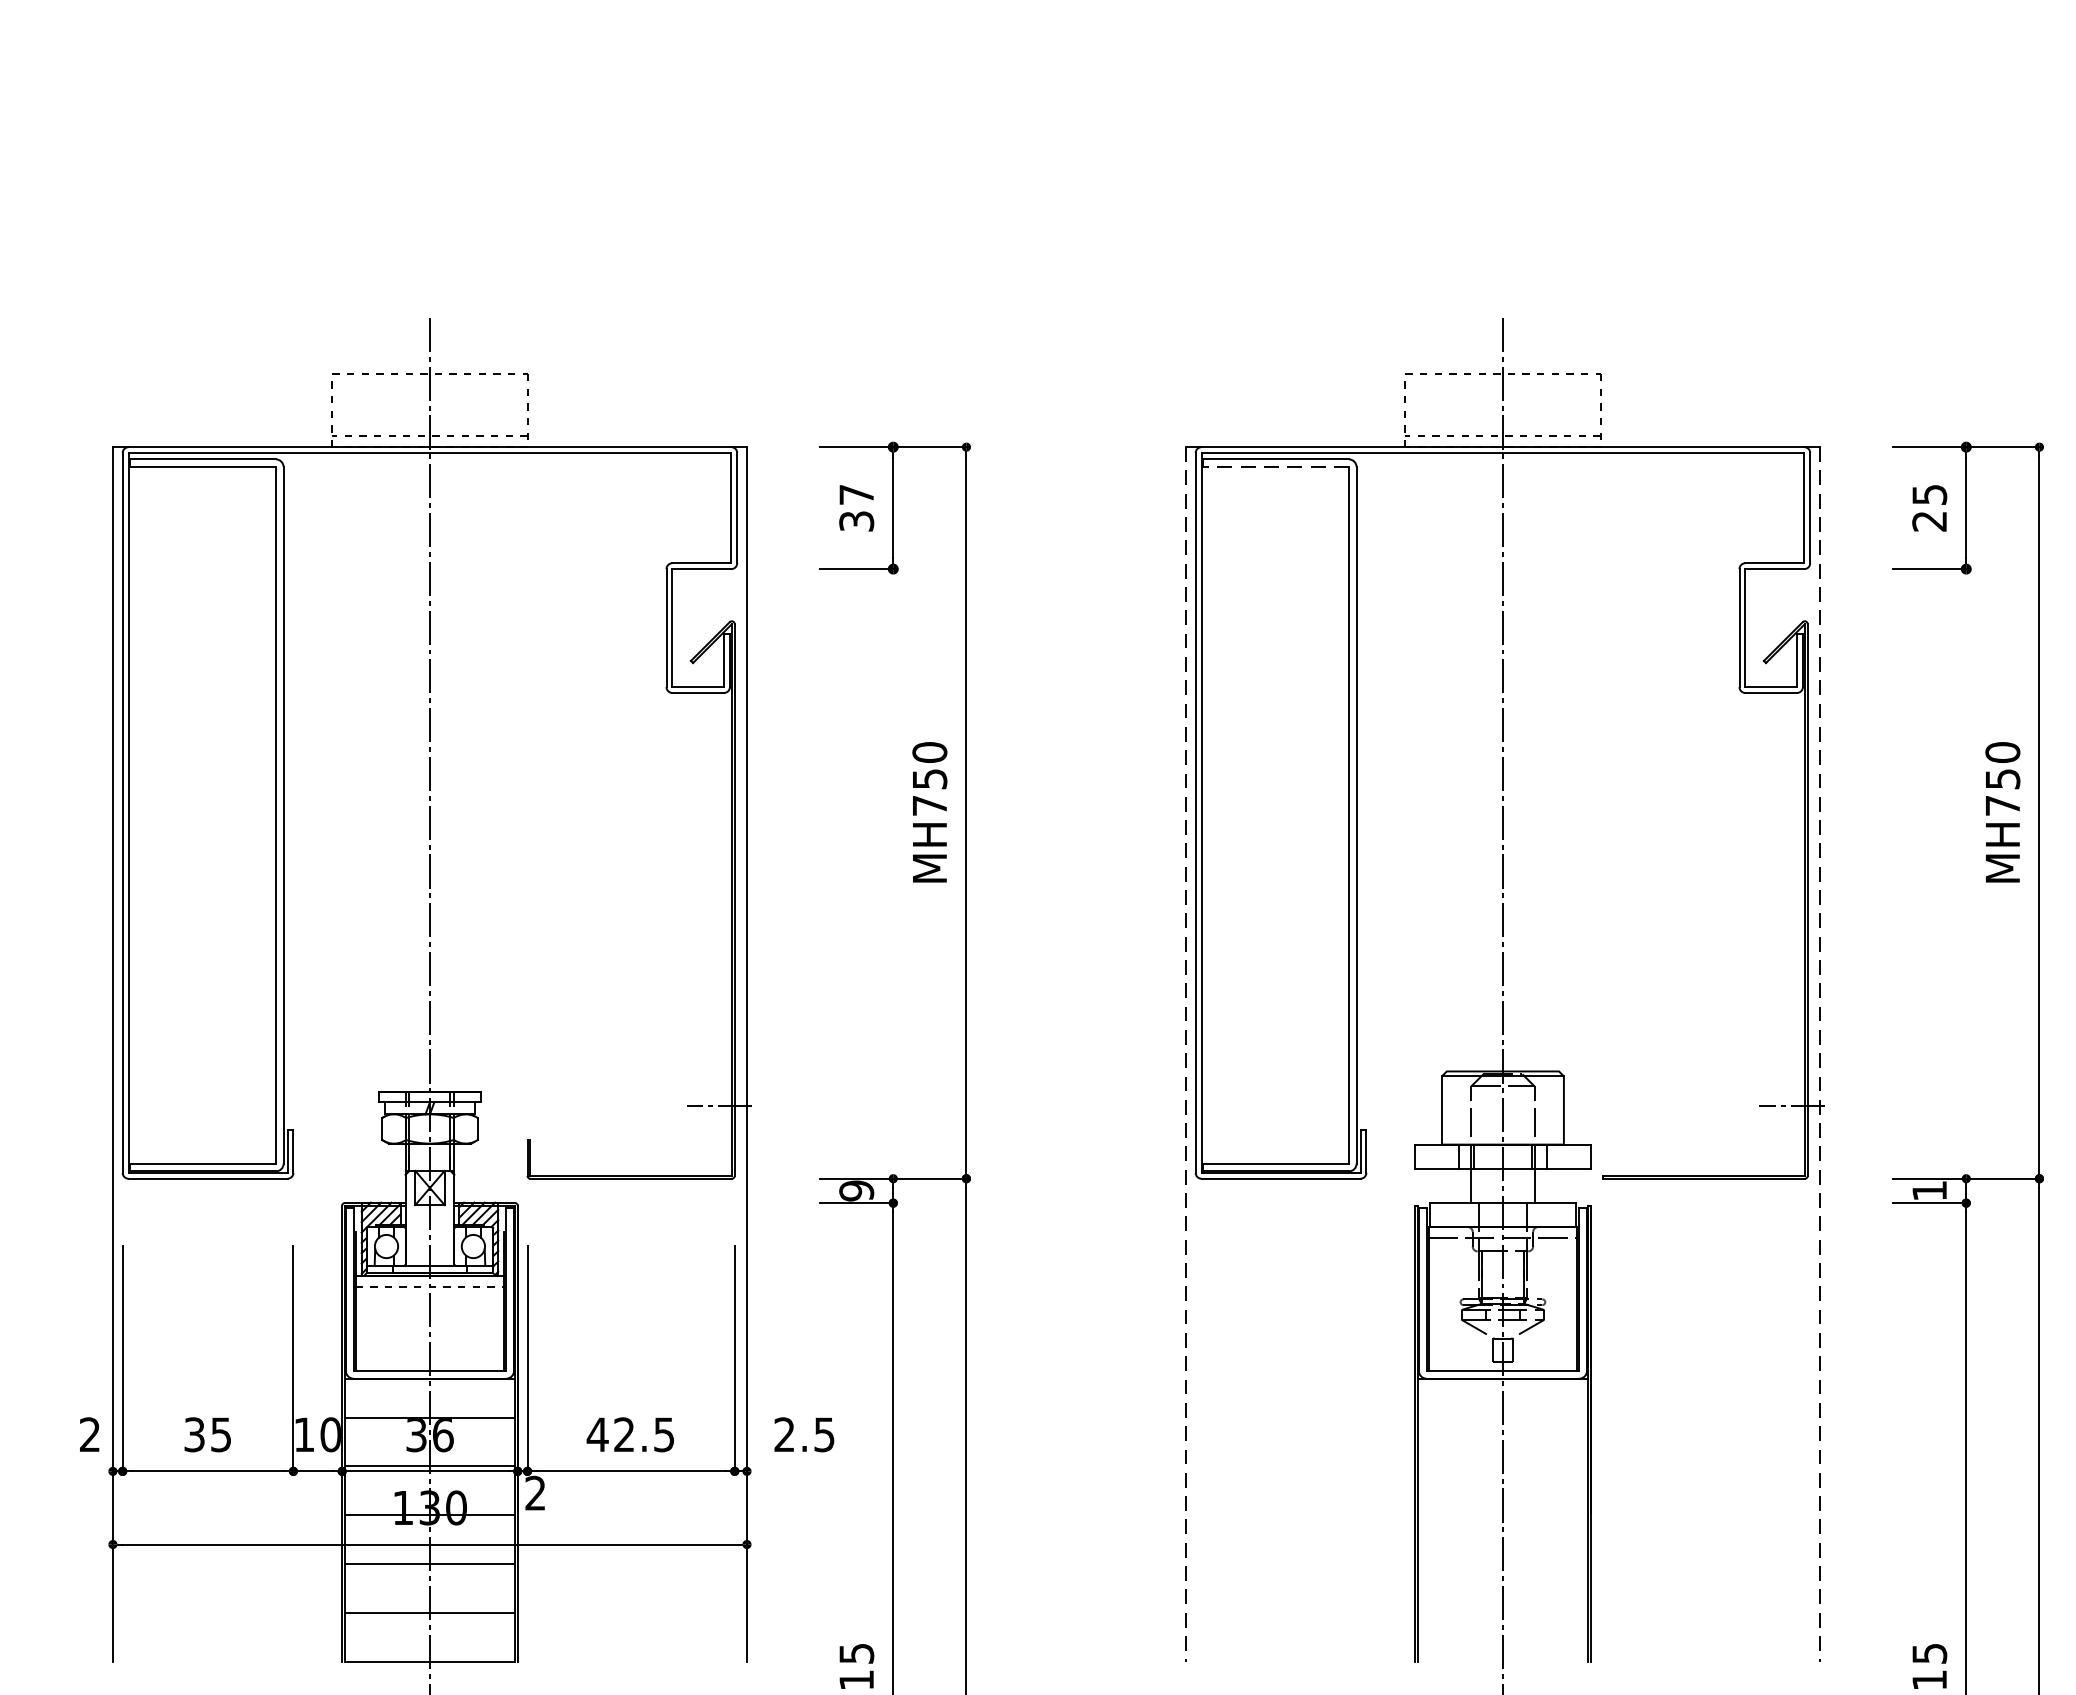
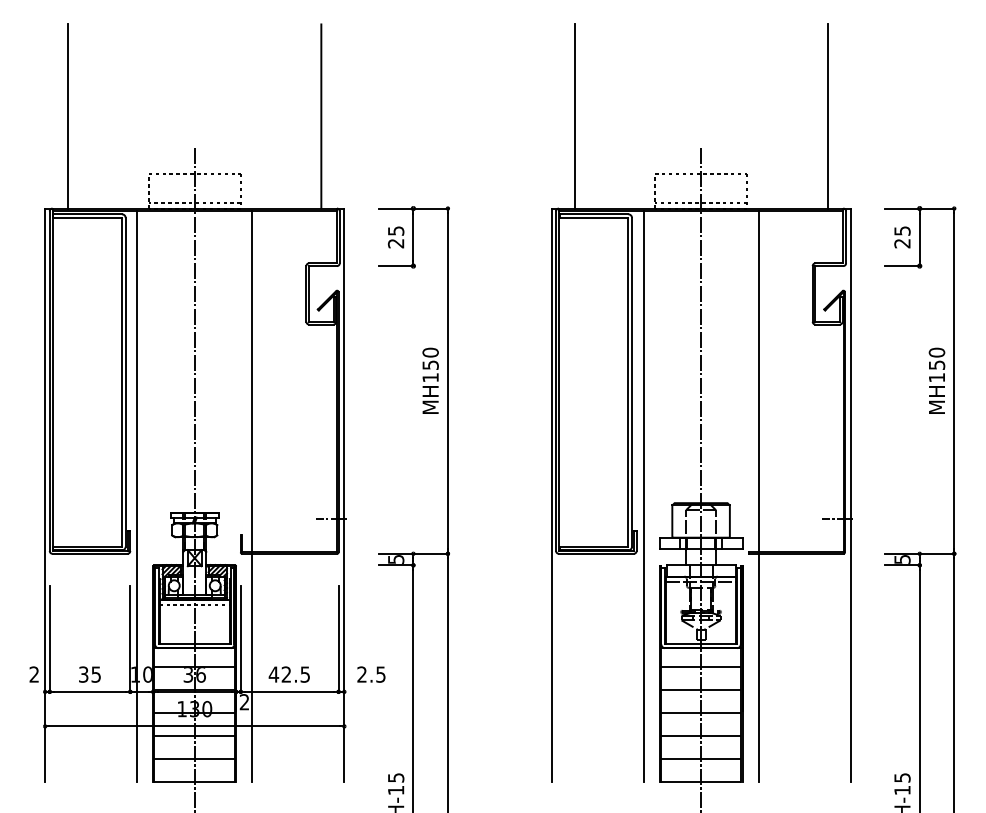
line: (162, 252) -> (68, 116), added
line: (698, 252) -> (321, 116), added
line: (1234, 252) -> (574, 116), added
line: (1770, 252) -> (827, 116), added
line: (1274, 468) -> (593, 218), dashed -> solid
text: (857, 508) -> (396, 237), 37 -> 25
text: (929, 805) -> (430, 377), MH750 -> MH150
text: (2001, 805) -> (936, 377), MH750 -> MH150
line: (1185, 1055) -> (551, 495), dashed -> solid
line: (1819, 1055) -> (850, 495), dashed -> solid
line: (308, 1057) -> (137, 496), added
line: (552, 1057) -> (252, 496), added
line: (1380, 1057) -> (643, 496), added
line: (1624, 1057) -> (758, 496), added
text: (855, 1190) -> (395, 559), 9 -> 5
text: (1929, 1190) -> (902, 559), 1 -> 5
hatch: (1501, 1538) -> (700, 723), added

